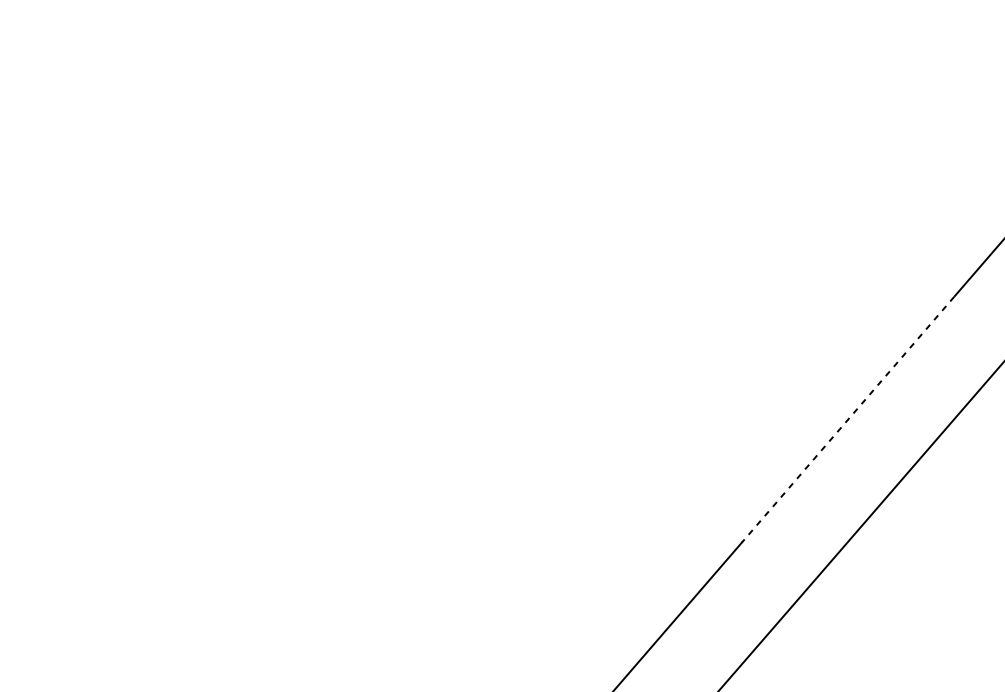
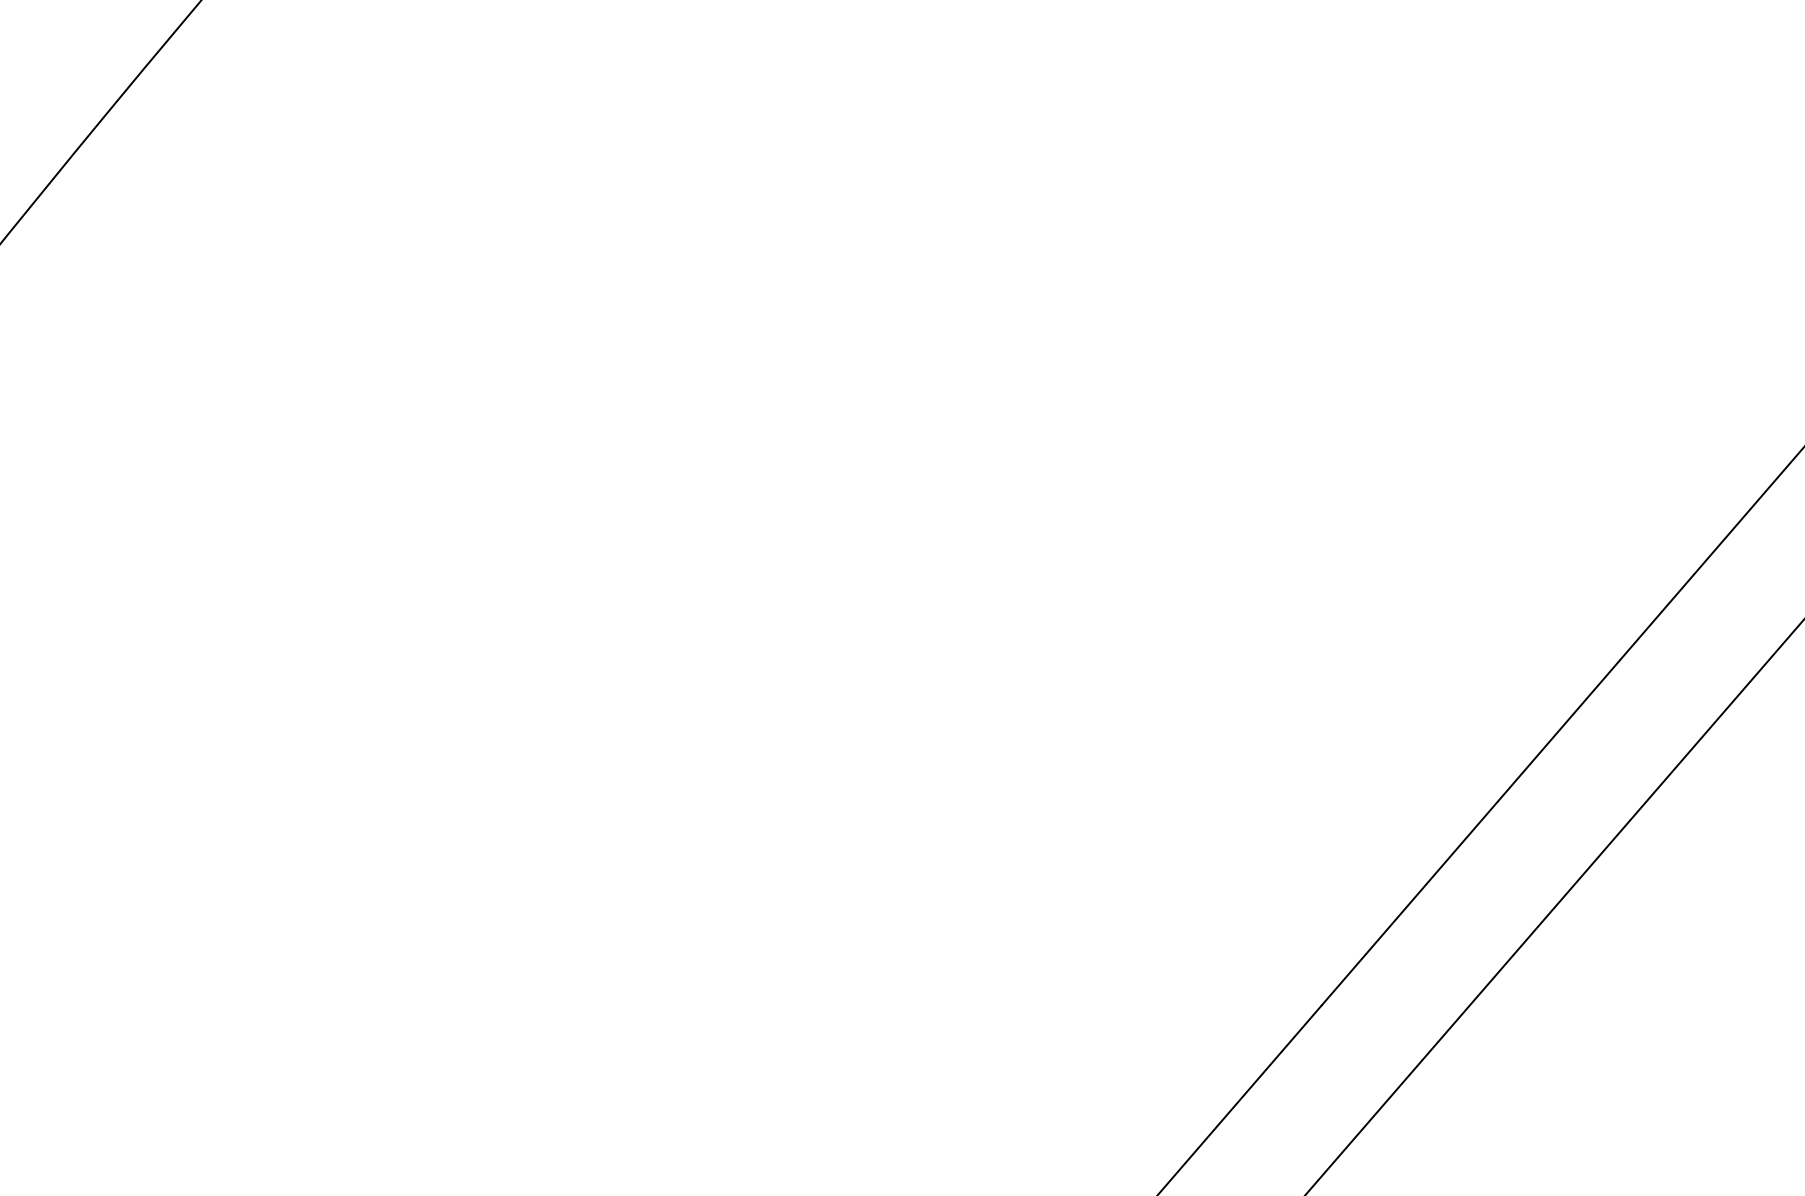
line: (847, 420) -> (1470, 833), dashed -> solid

